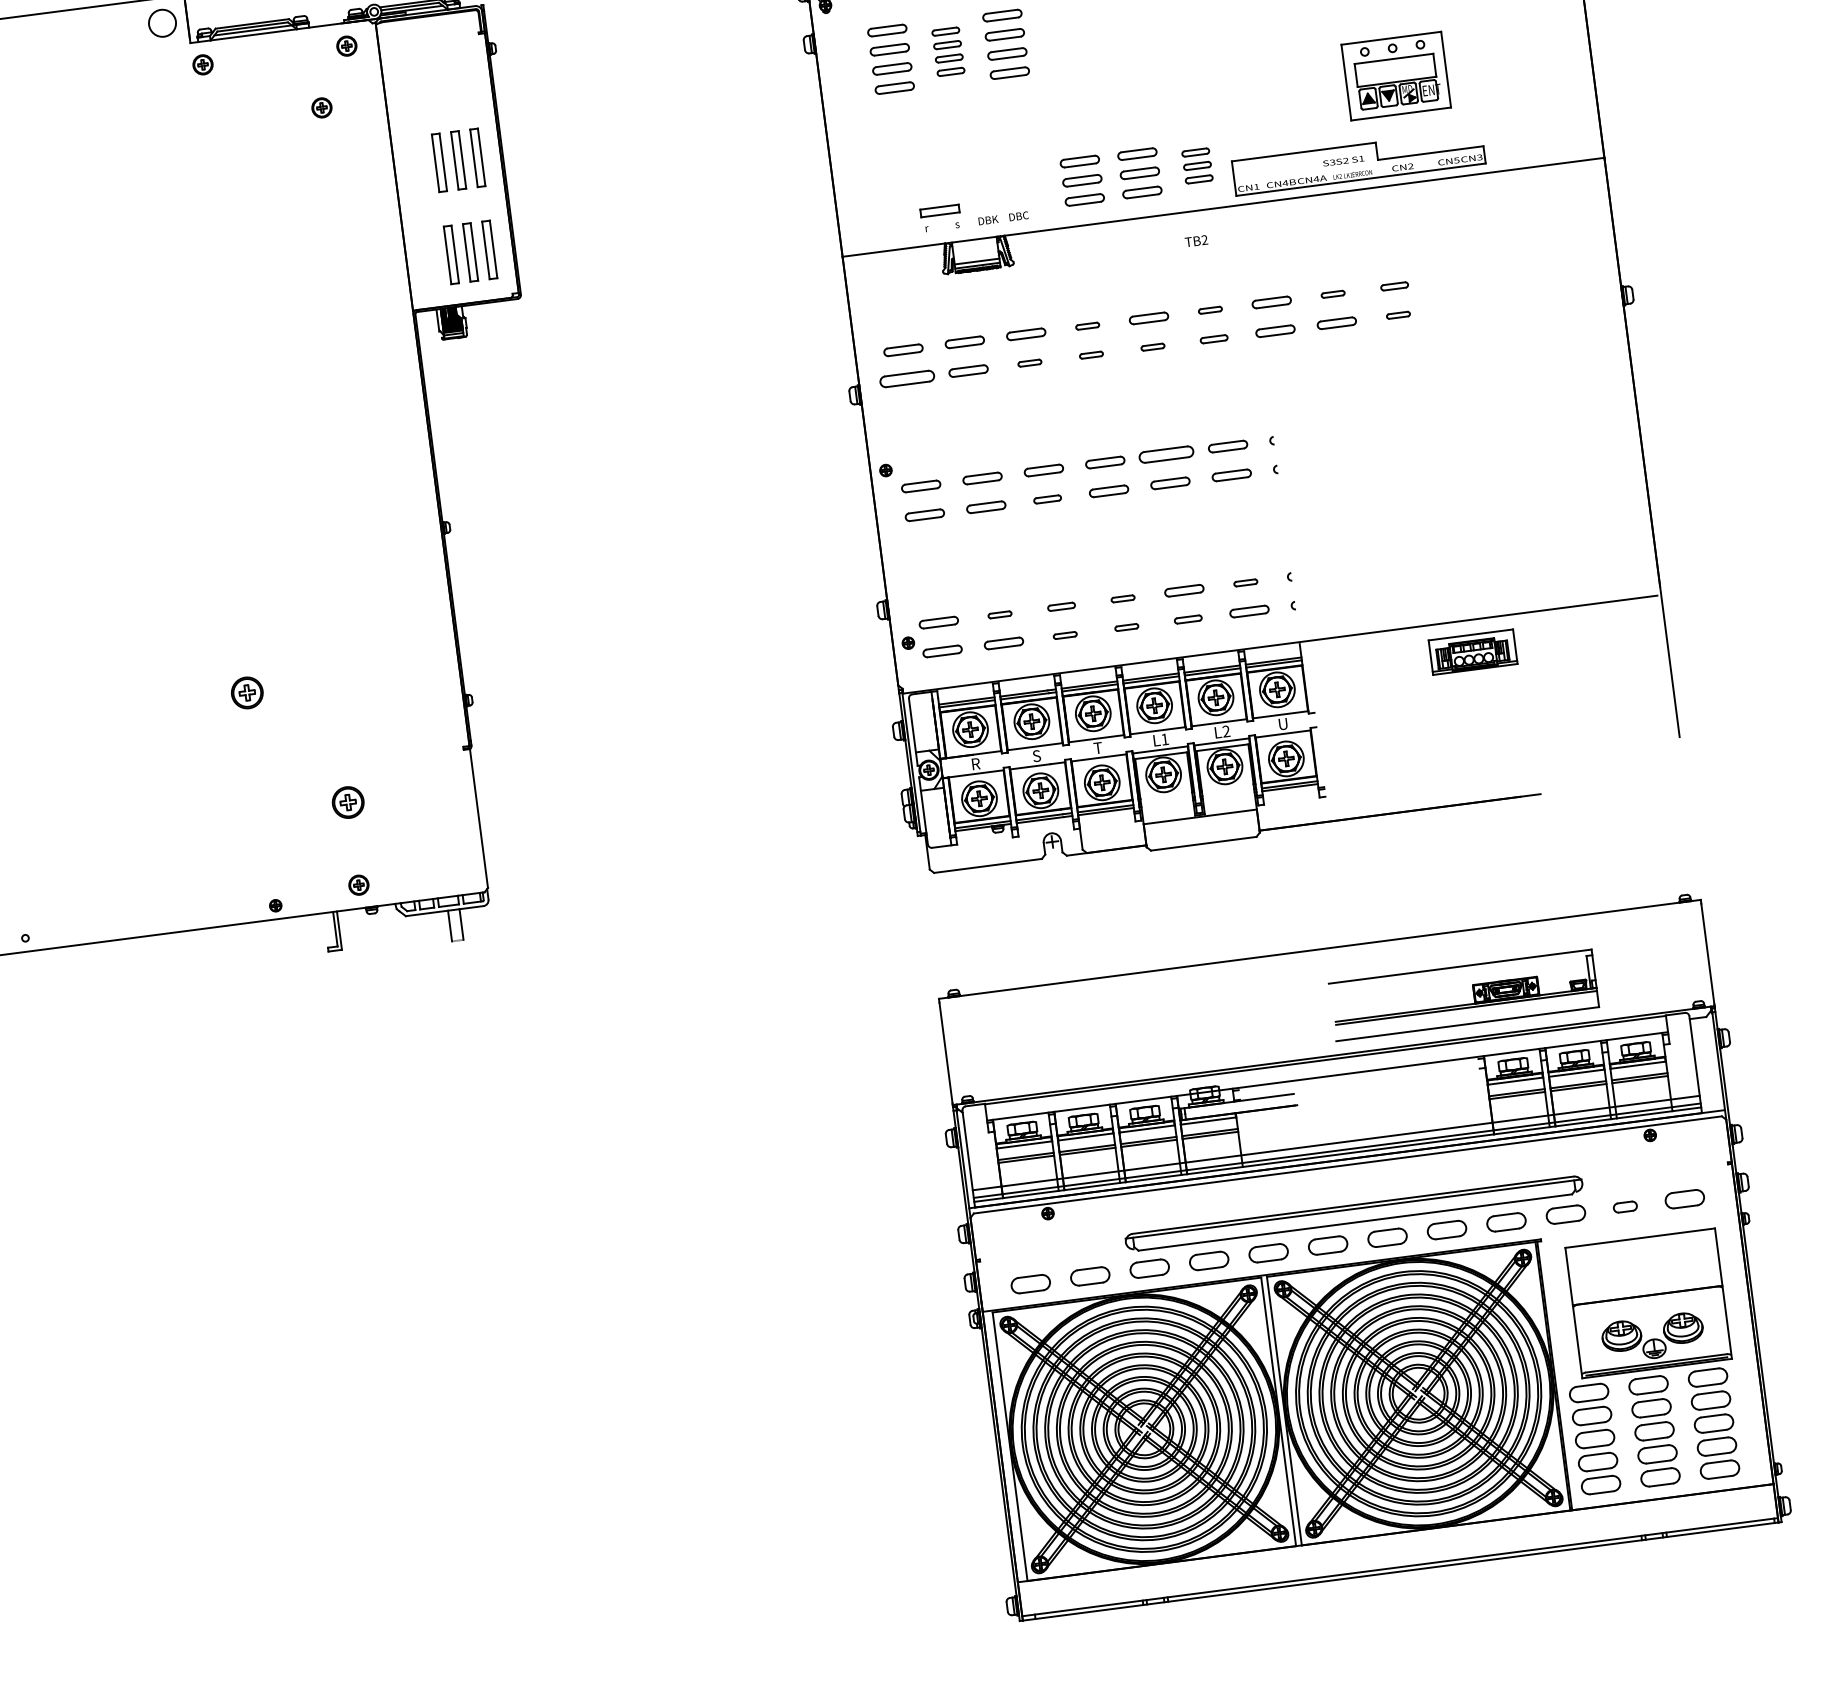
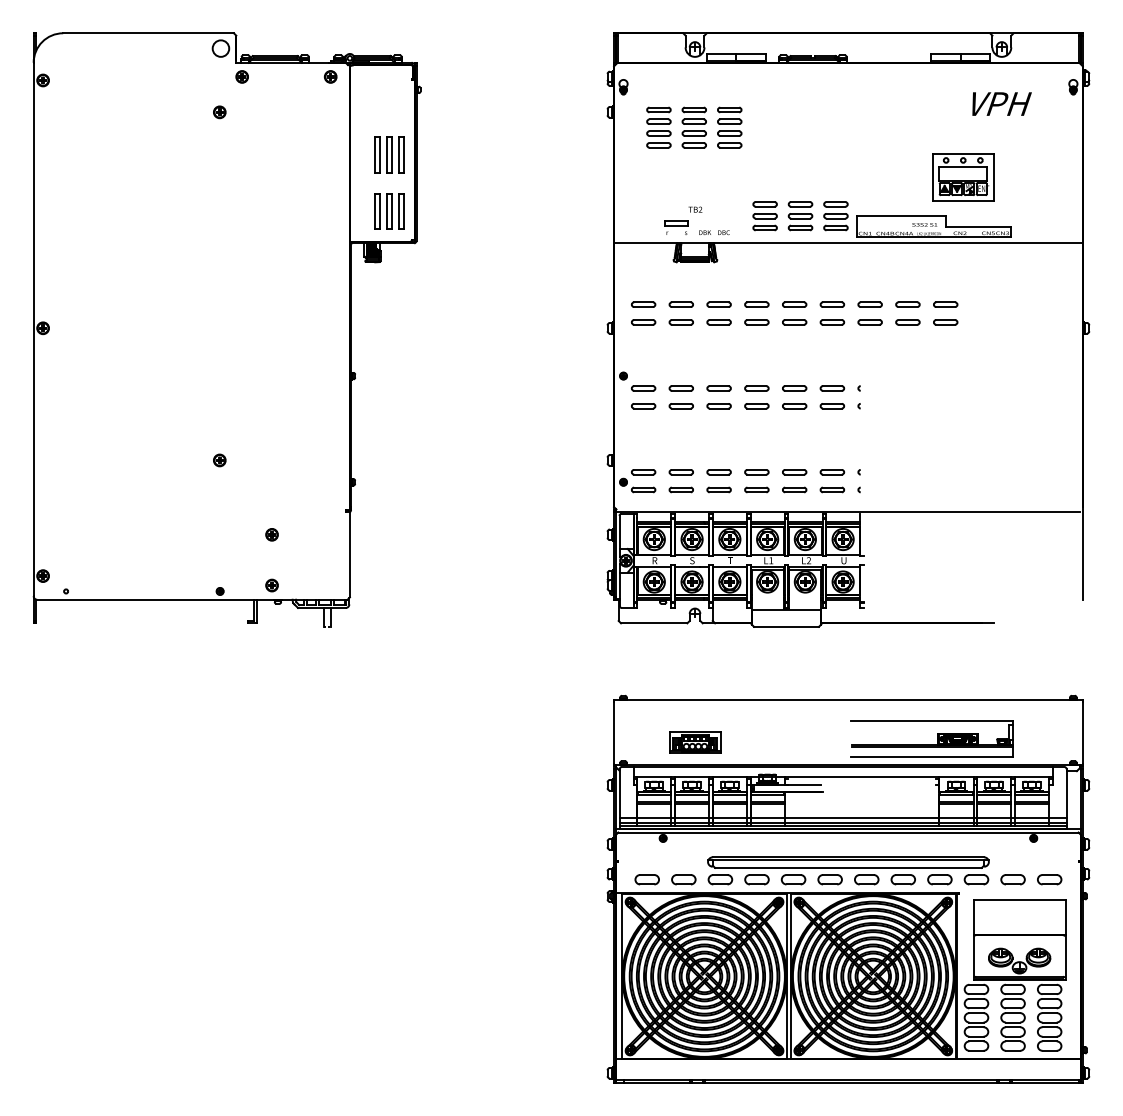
part: (947, 51) -> (693, 127), size x1.43
part: (321, 108) -> (219, 112), moved
part: (1196, 166) -> (835, 216), size x1.43
text: (1196, 240) -> (695, 209), moved
part: (1394, 286) -> (945, 304), size x1.43
part: (1332, 294) -> (907, 304), size x1.67
part: (1210, 310) -> (832, 304), size x1.67
part: (1397, 315) -> (945, 322), size x1.67
part: (1086, 326) -> (756, 304), size x1.67
part: (1214, 339) -> (832, 322), size x1.43
part: (1152, 347) -> (794, 322), size x1.67
part: (1090, 355) -> (756, 322), size x1.67
part: (1029, 363) -> (718, 322), size x1.67
part: (907, 379) -> (643, 322), size x0.71
part: (1166, 454) -> (794, 388), size x0.71
part: (1046, 499) -> (718, 406), size x1.43
part: (1245, 583) -> (832, 472), size x1.67
part: (1122, 599) -> (756, 472), size x1.67
part: (1060, 607) -> (718, 472), size x1.43
part: (998, 615) -> (680, 472), size x1.67
part: (1187, 618) -> (794, 489), size x1.43
part: (1126, 626) -> (756, 489), size x1.67
part: (1064, 634) -> (718, 489), size x1.67
part: (1473, 652) -> (695, 742), moved
part: (247, 693) -> (219, 460), size x0.62
part: (347, 802) -> (271, 534), size x0.62
part: (1624, 1206) -> (1012, 879), size x1.67

